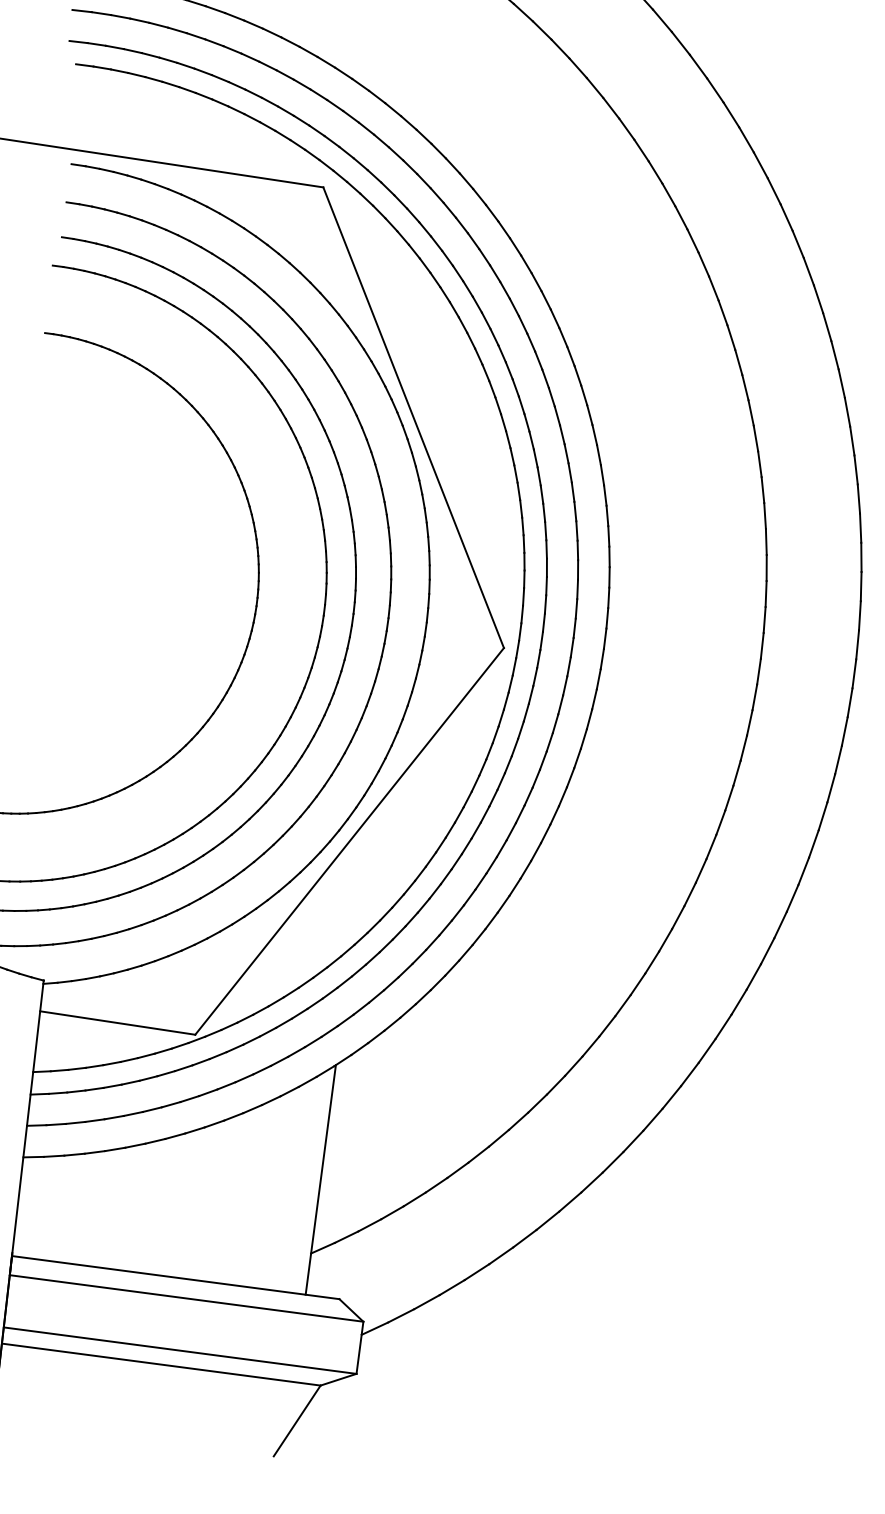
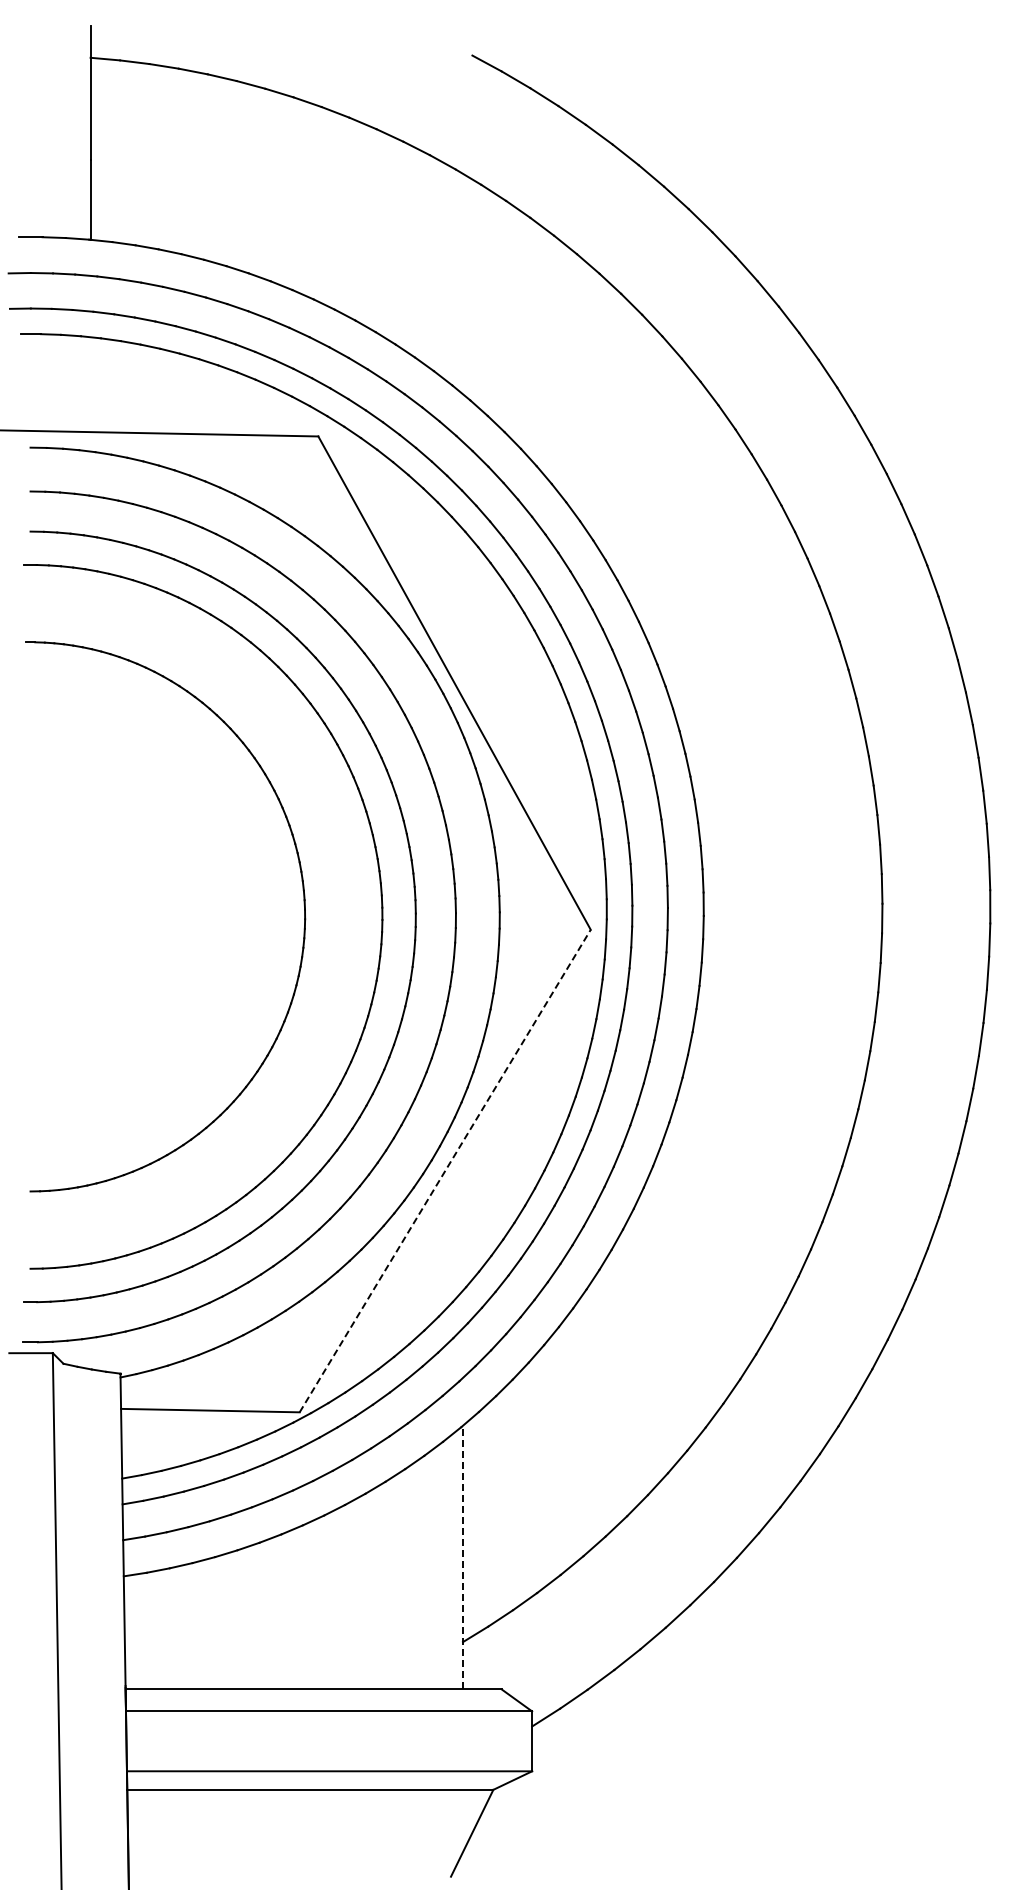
line: (349, 841) -> (445, 1171), solid -> dashed
line: (321, 1179) -> (463, 1557), solid -> dashed

